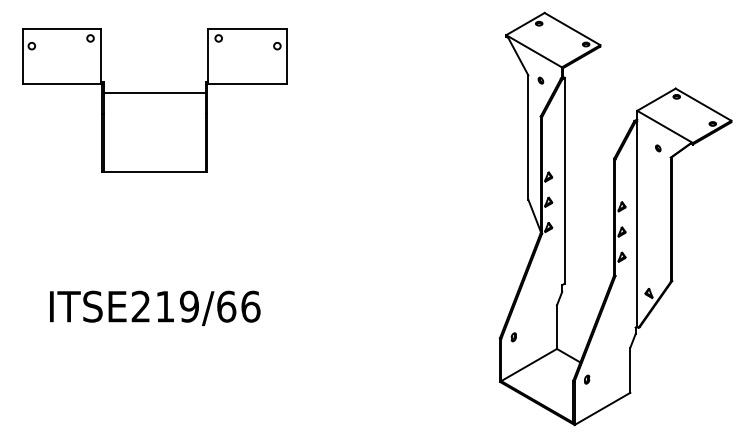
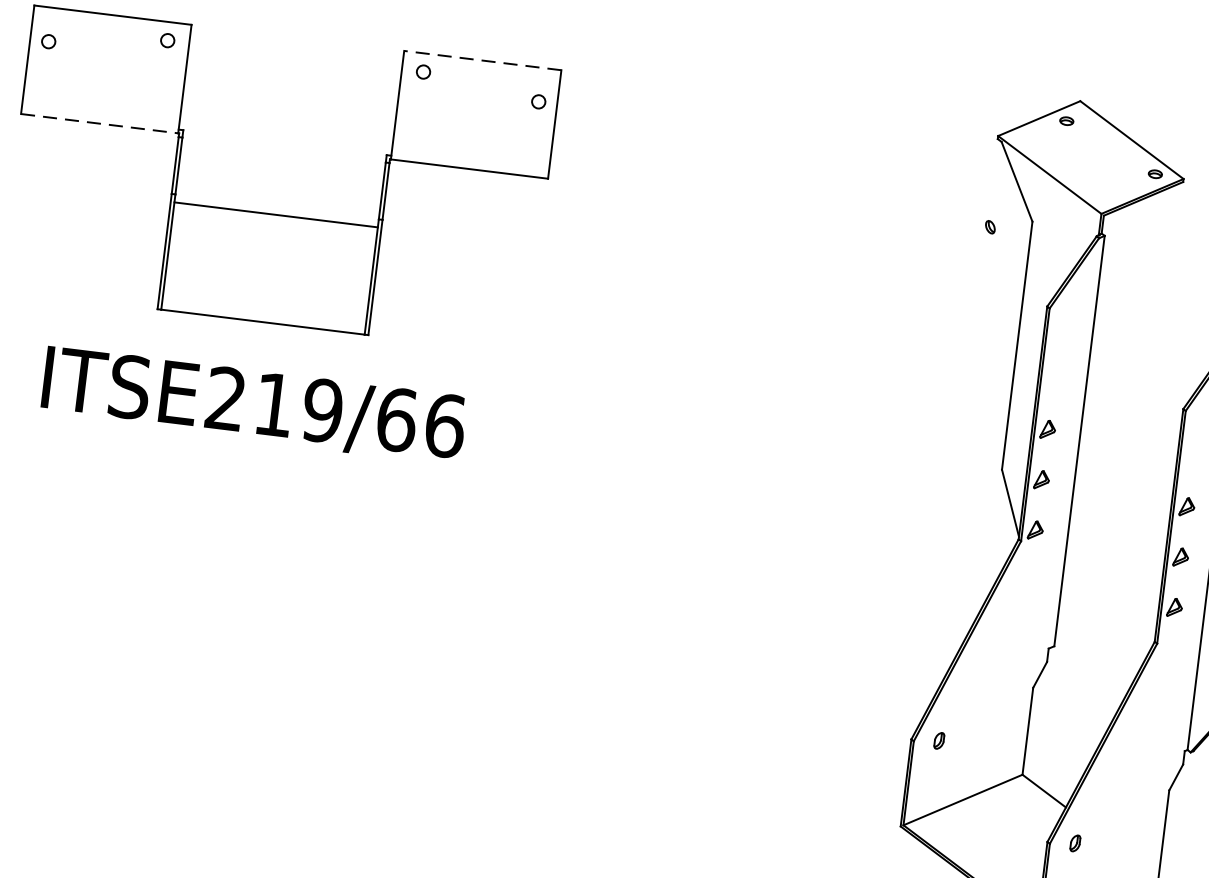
line: (246, 29) -> (481, 61), solid -> dashed
part: (540, 80) -> (989, 226), moved
line: (62, 83) -> (100, 123), solid -> dashed
line: (154, 92) -> (275, 214), moved
text: (155, 307) -> (254, 403), moved

